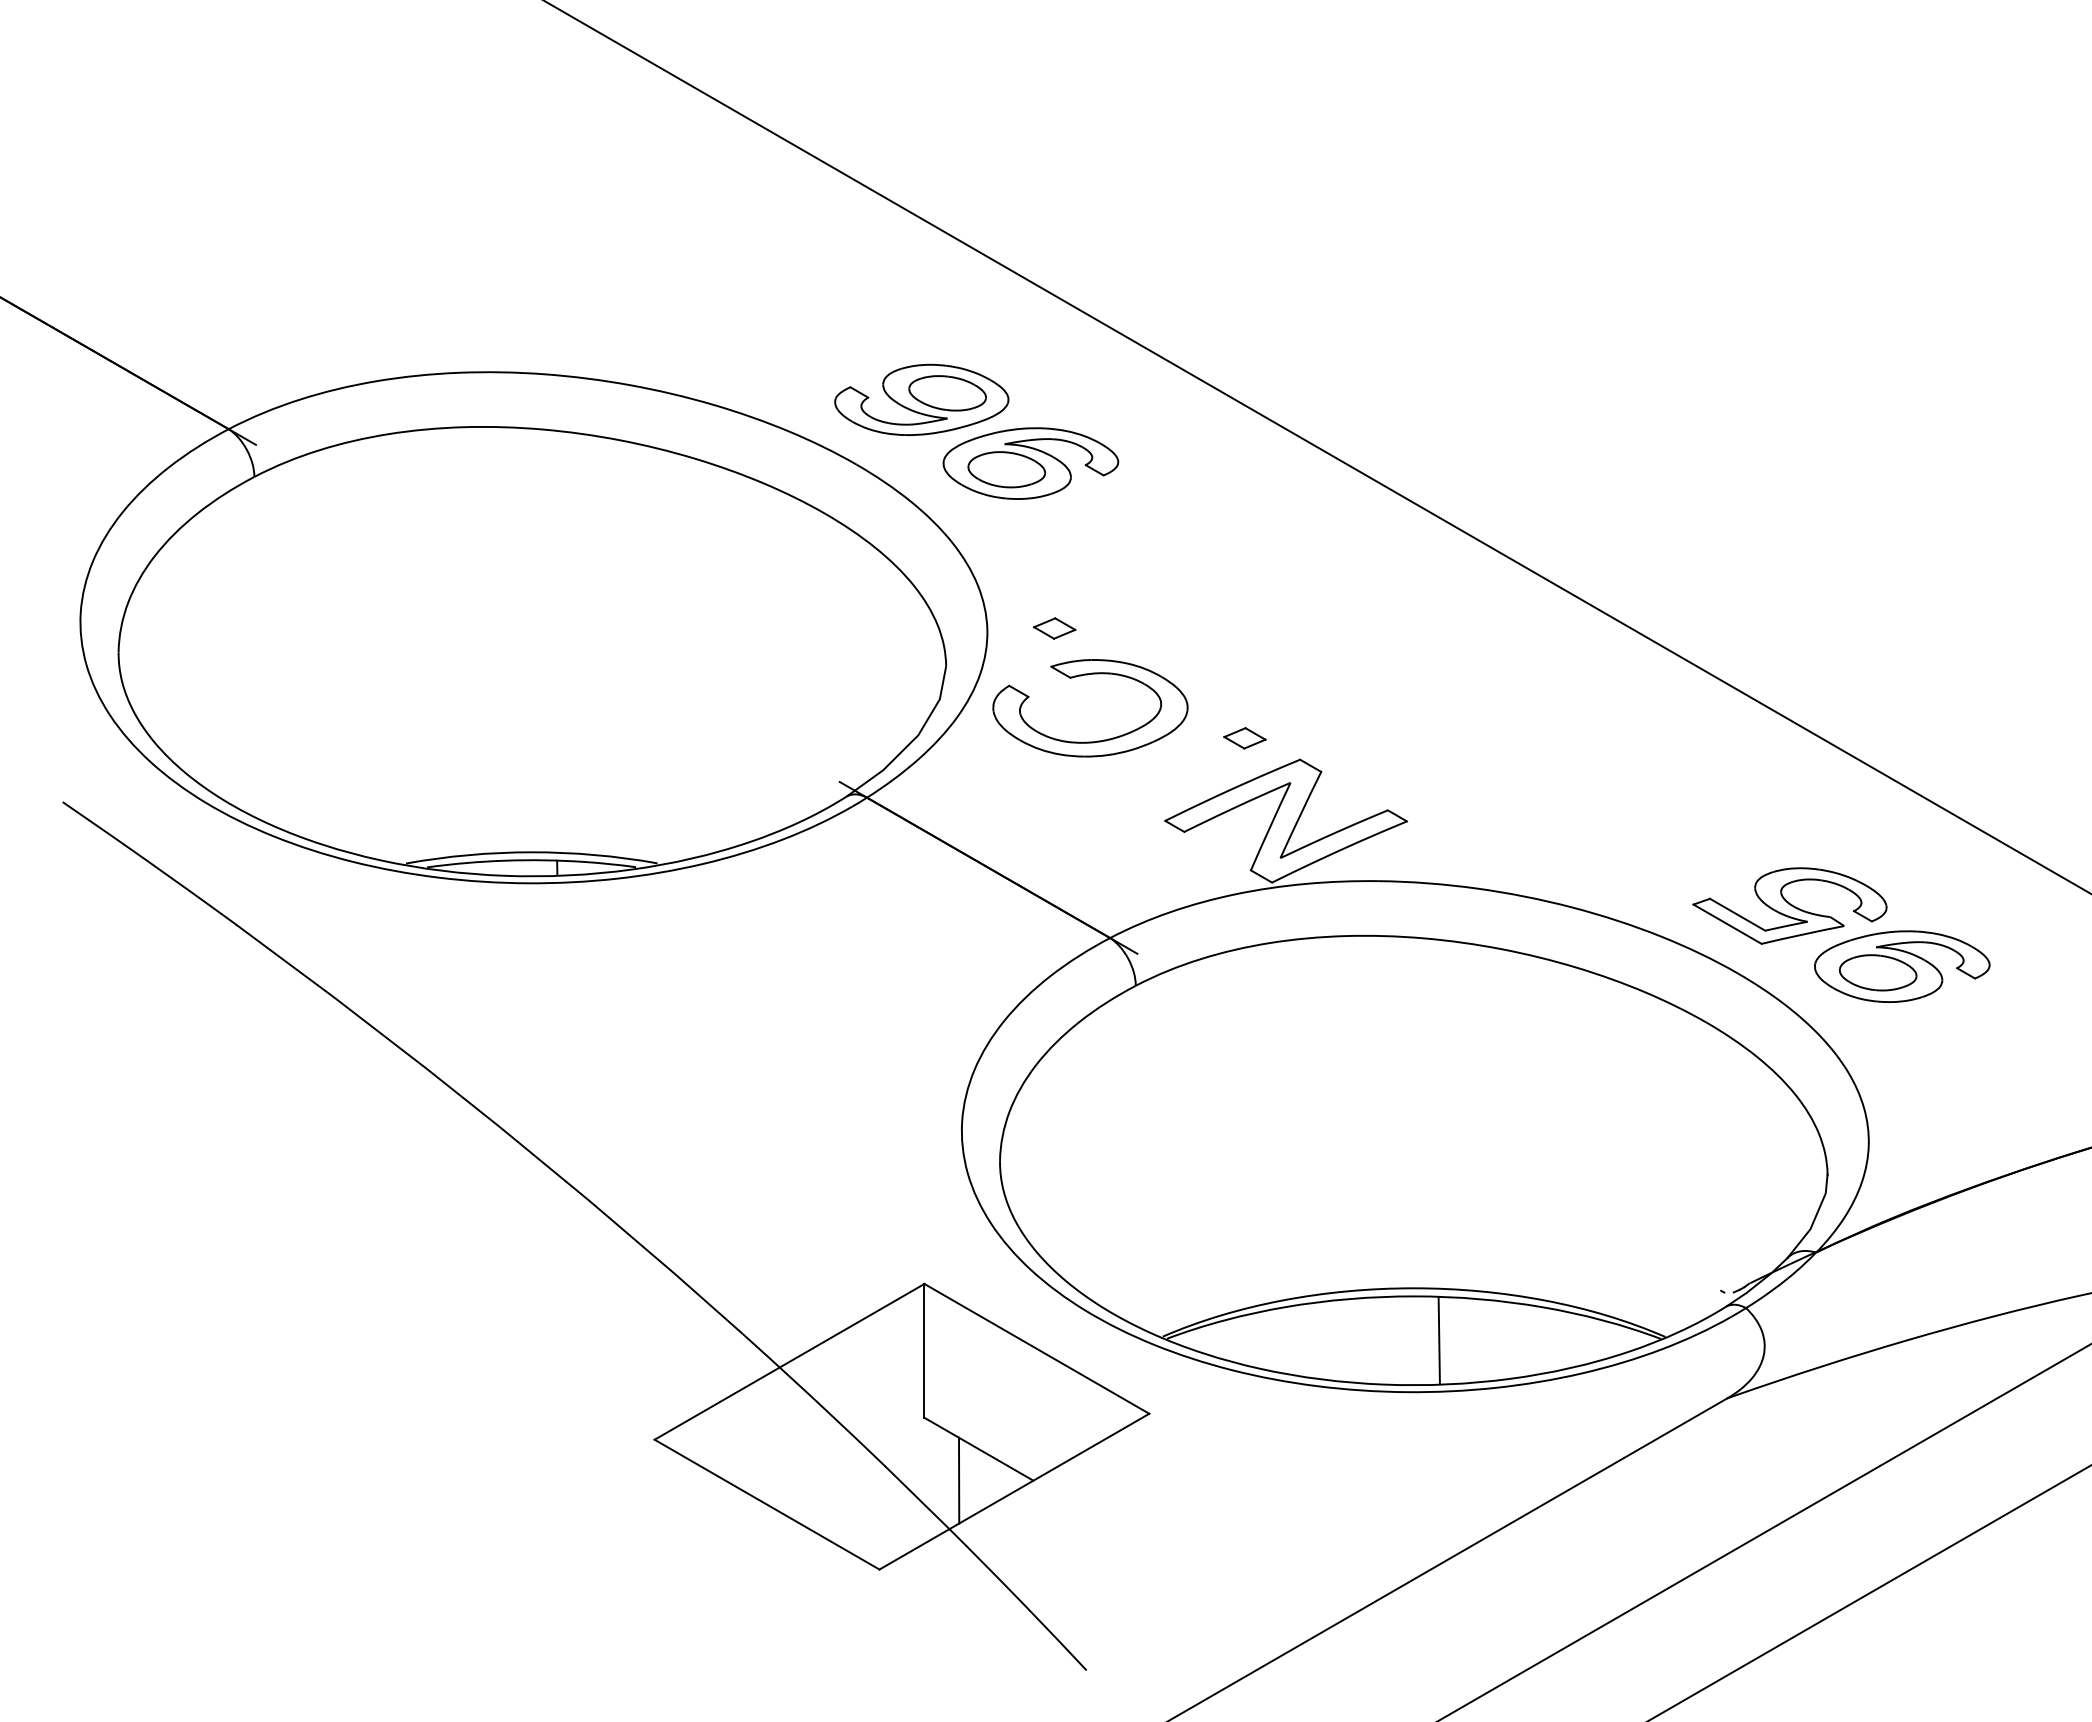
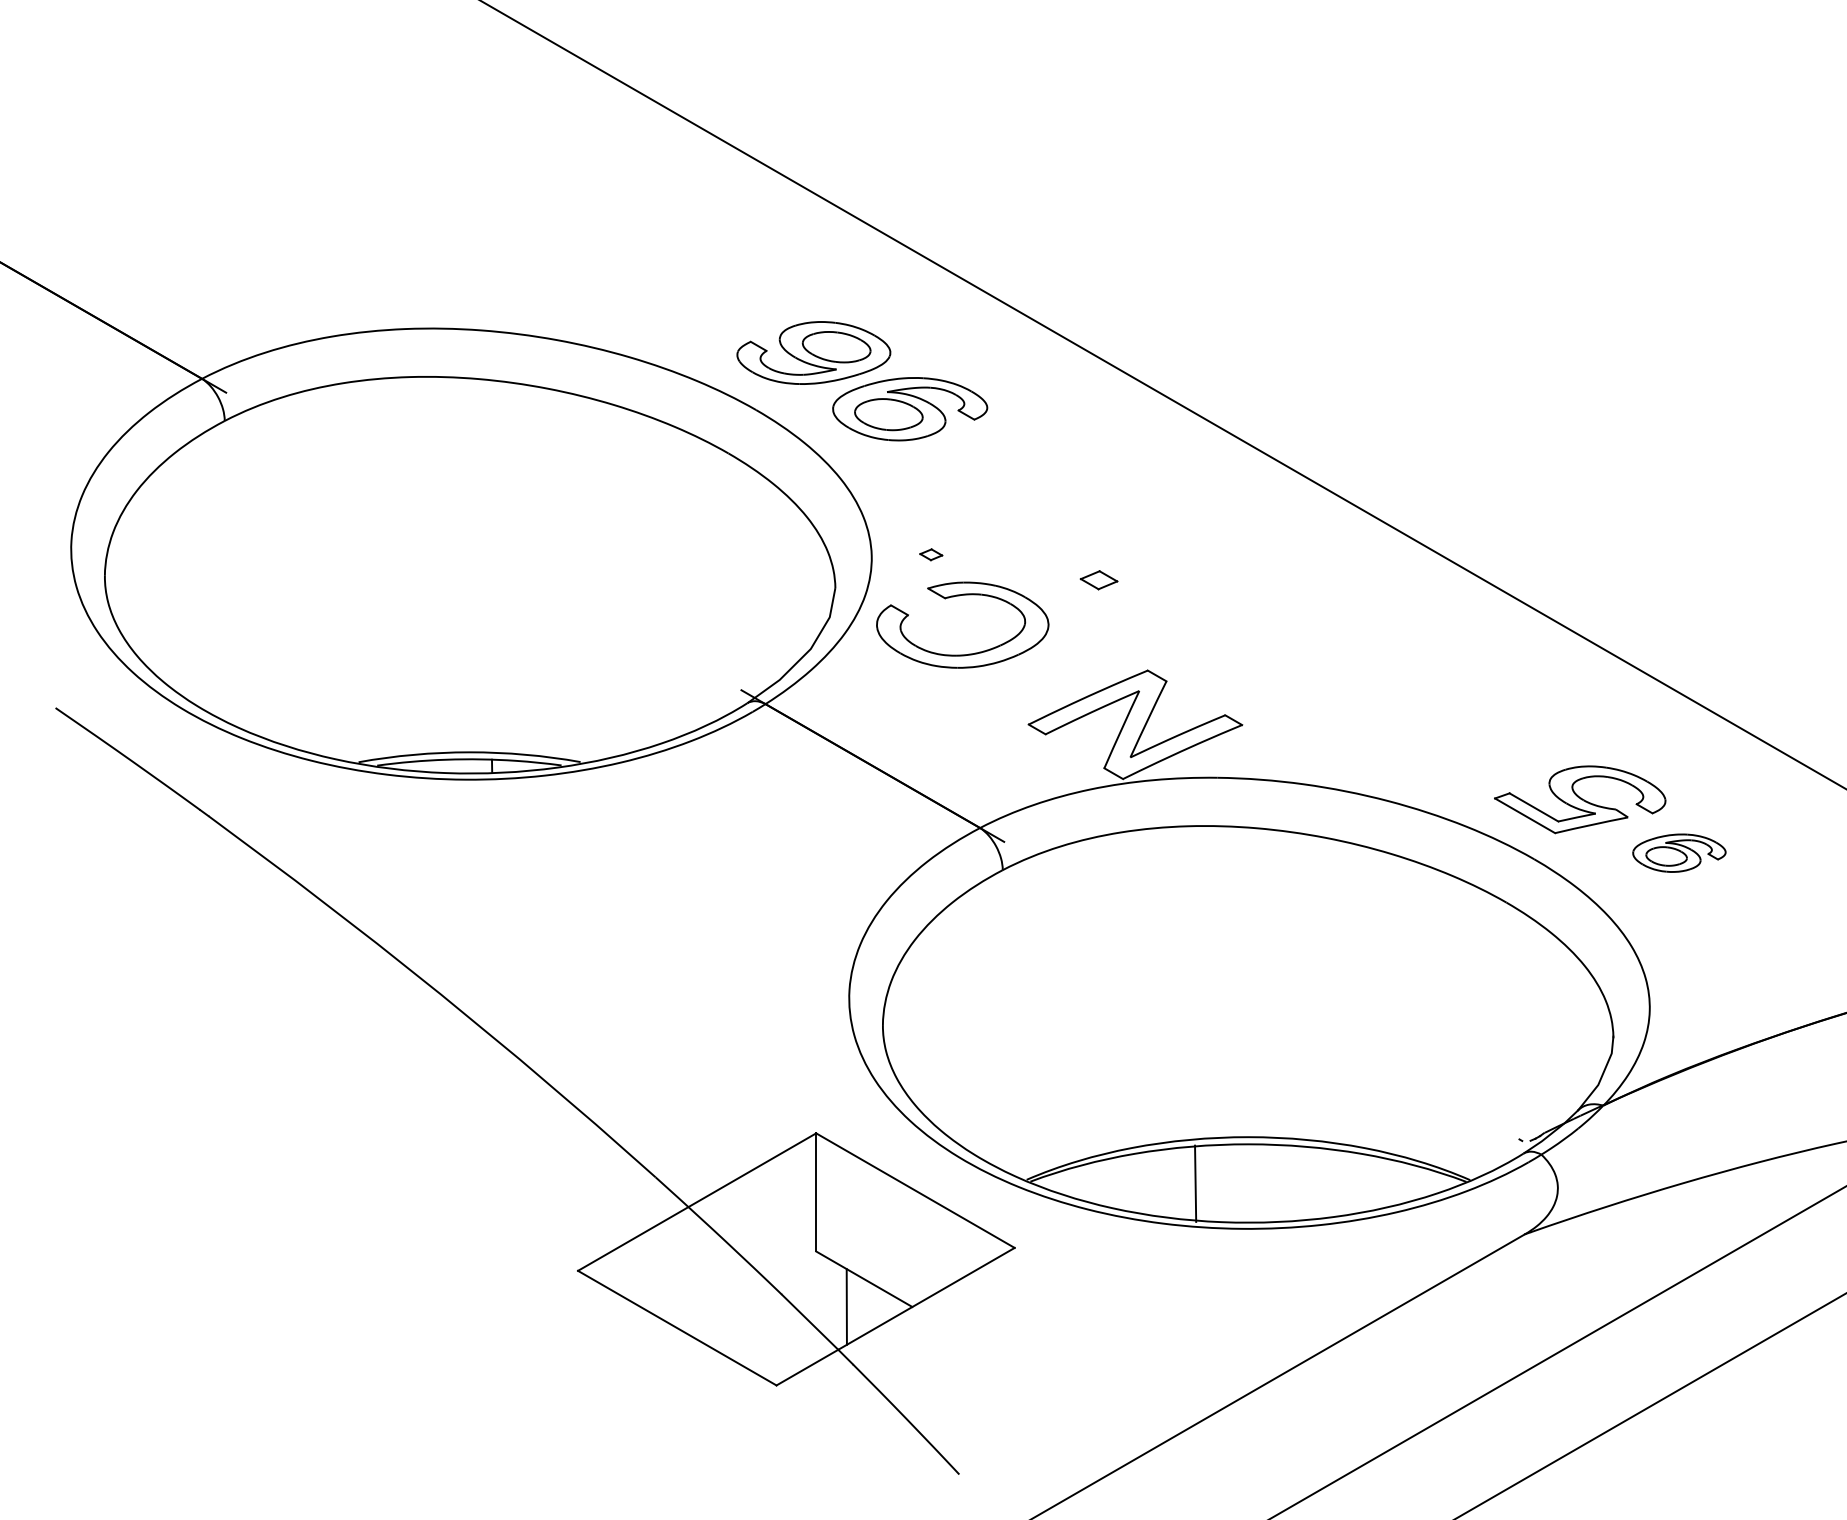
part: (1054, 628) -> (931, 554), size x0.6
part: (1244, 738) -> (1098, 580), moved
part: (1902, 966) -> (1679, 853), size x0.6
line: (1438, 1339) -> (1194, 1183), moved

